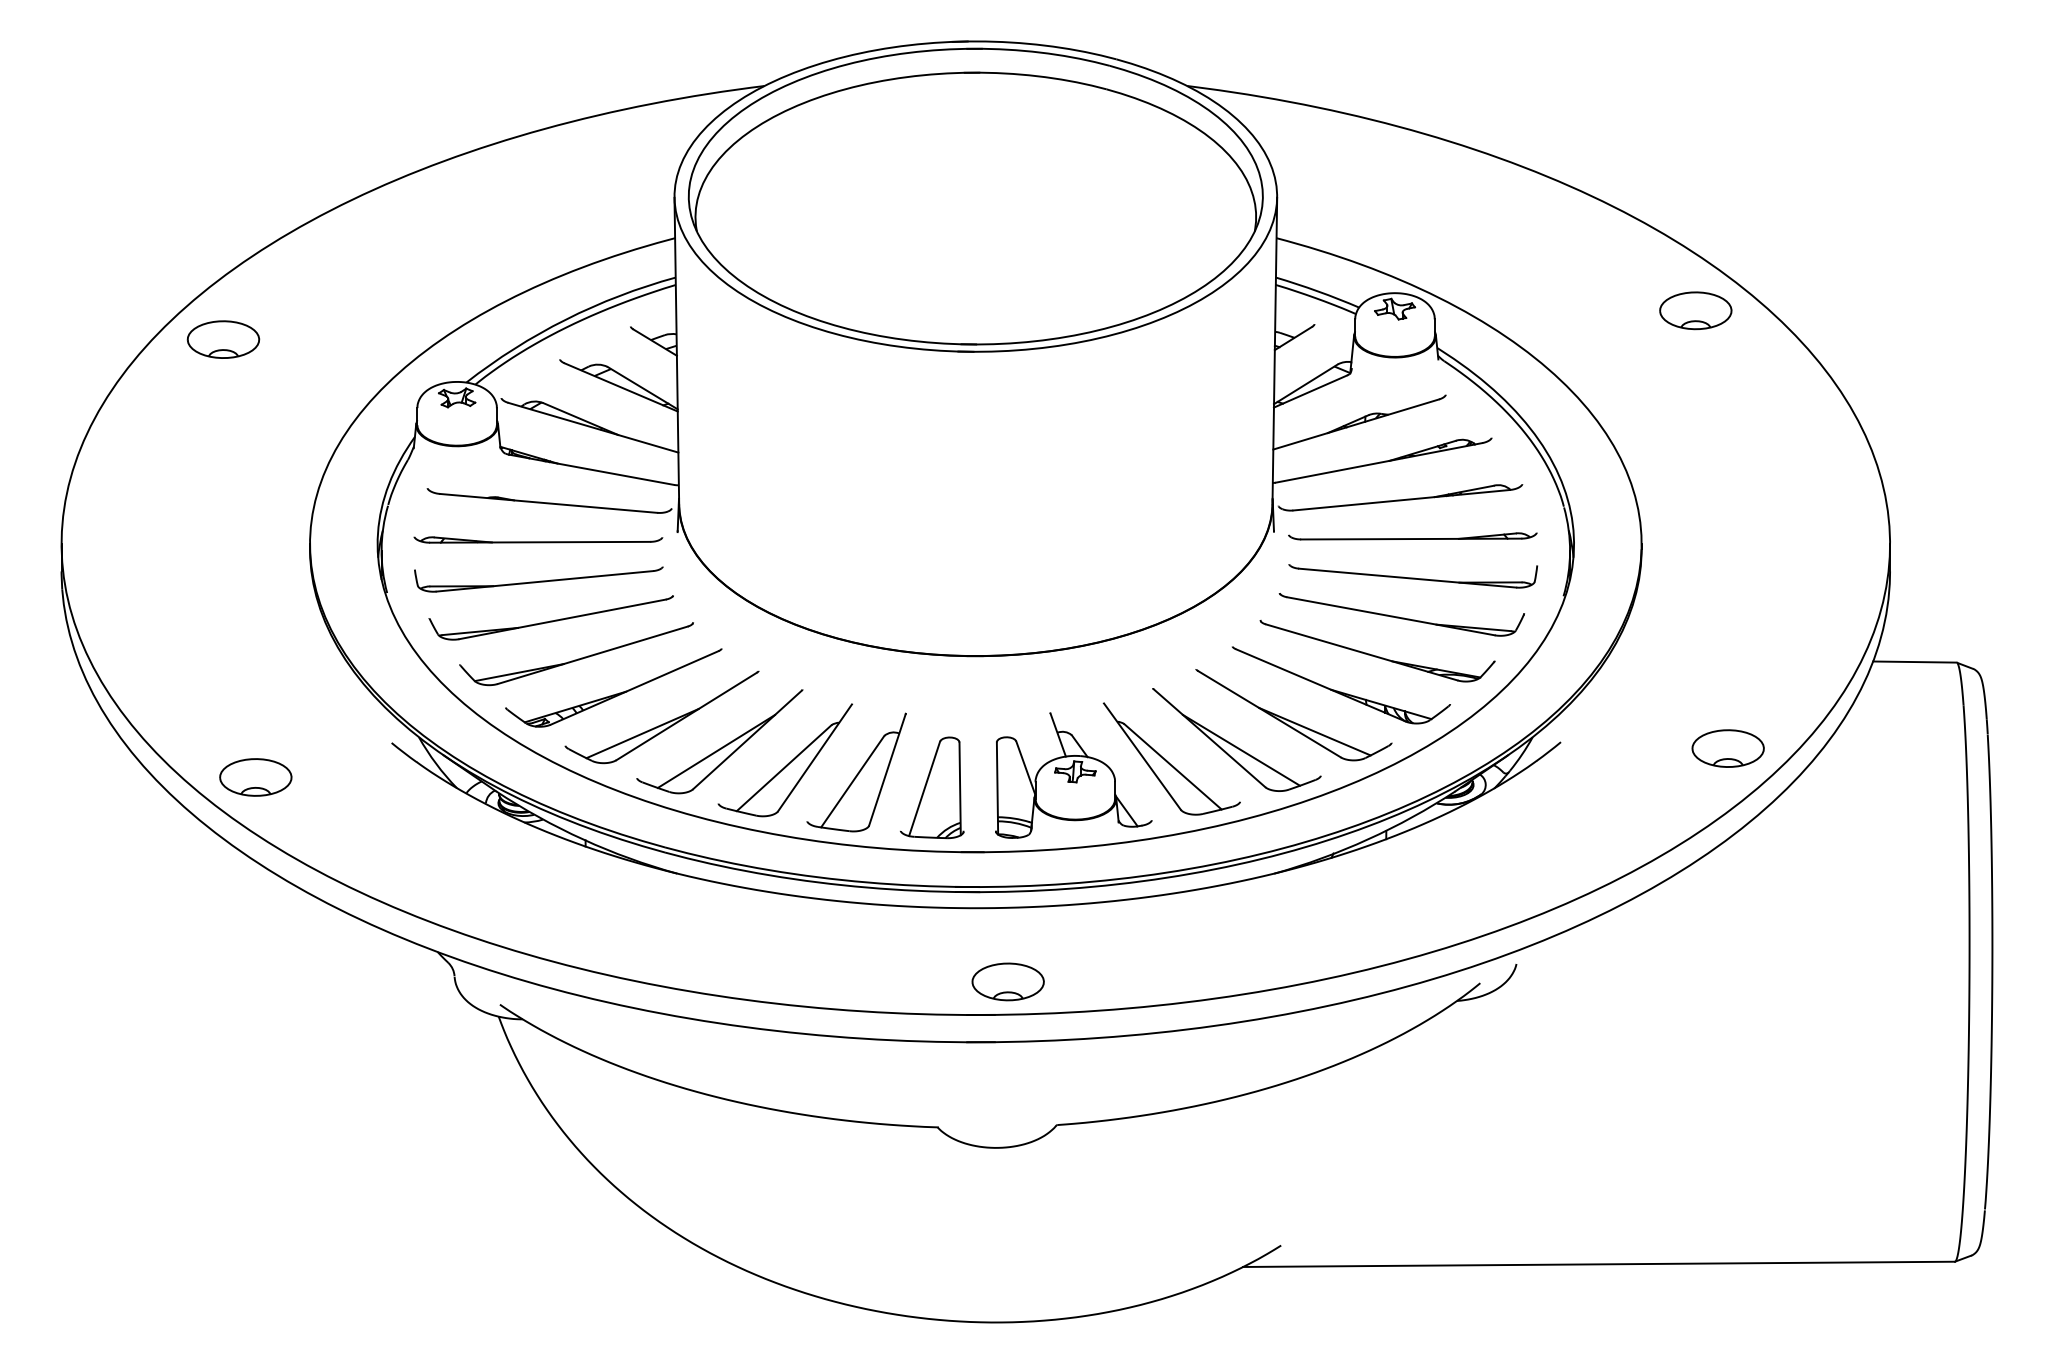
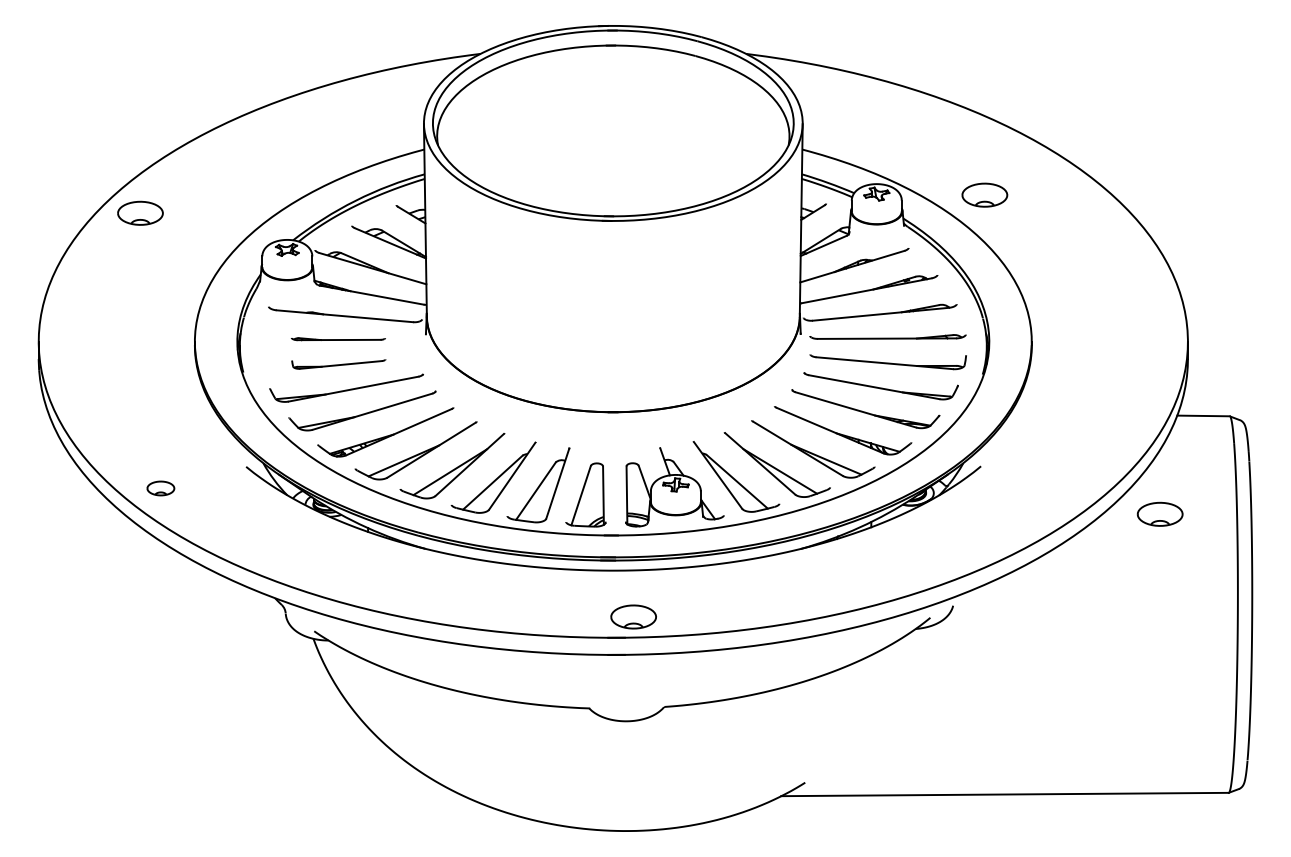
part: (1695, 309) -> (984, 194), moved
part: (538, 538) -> (338, 338), size x0.6
part: (538, 580) -> (338, 364), size x0.6
part: (1727, 747) -> (1159, 513), moved
part: (255, 777) -> (160, 488), size x0.6

